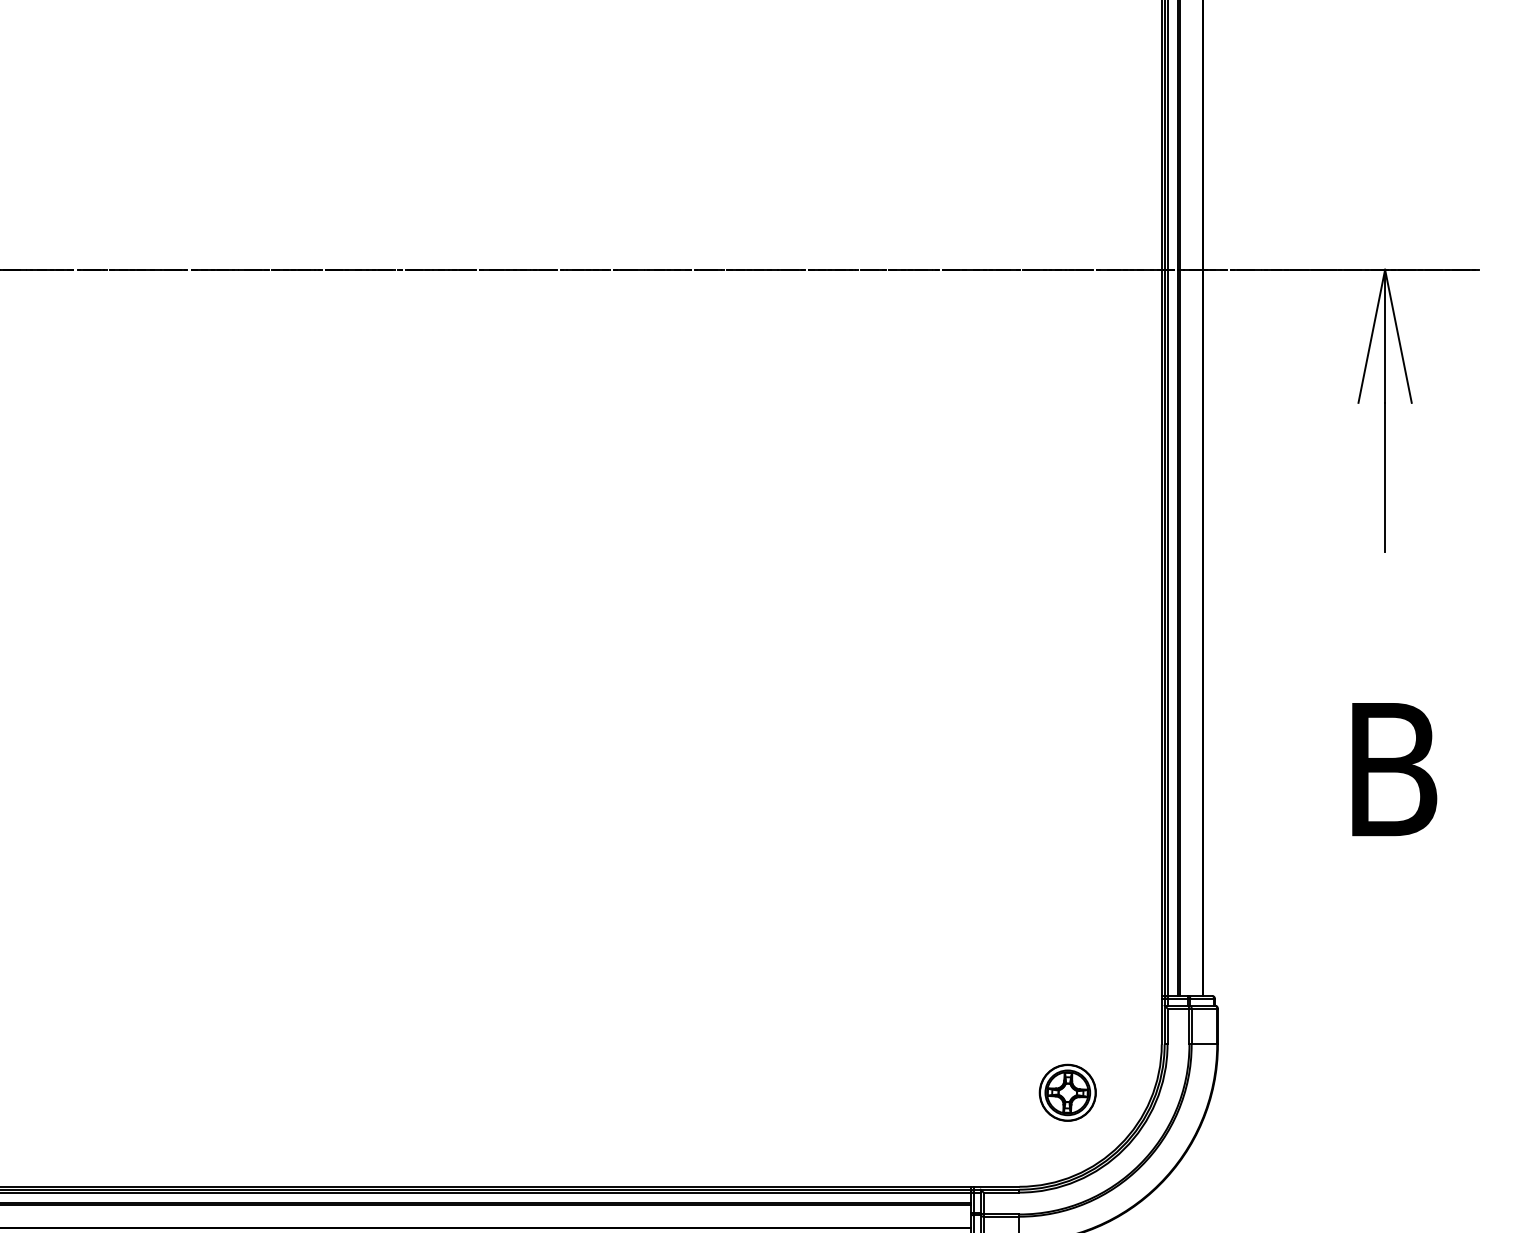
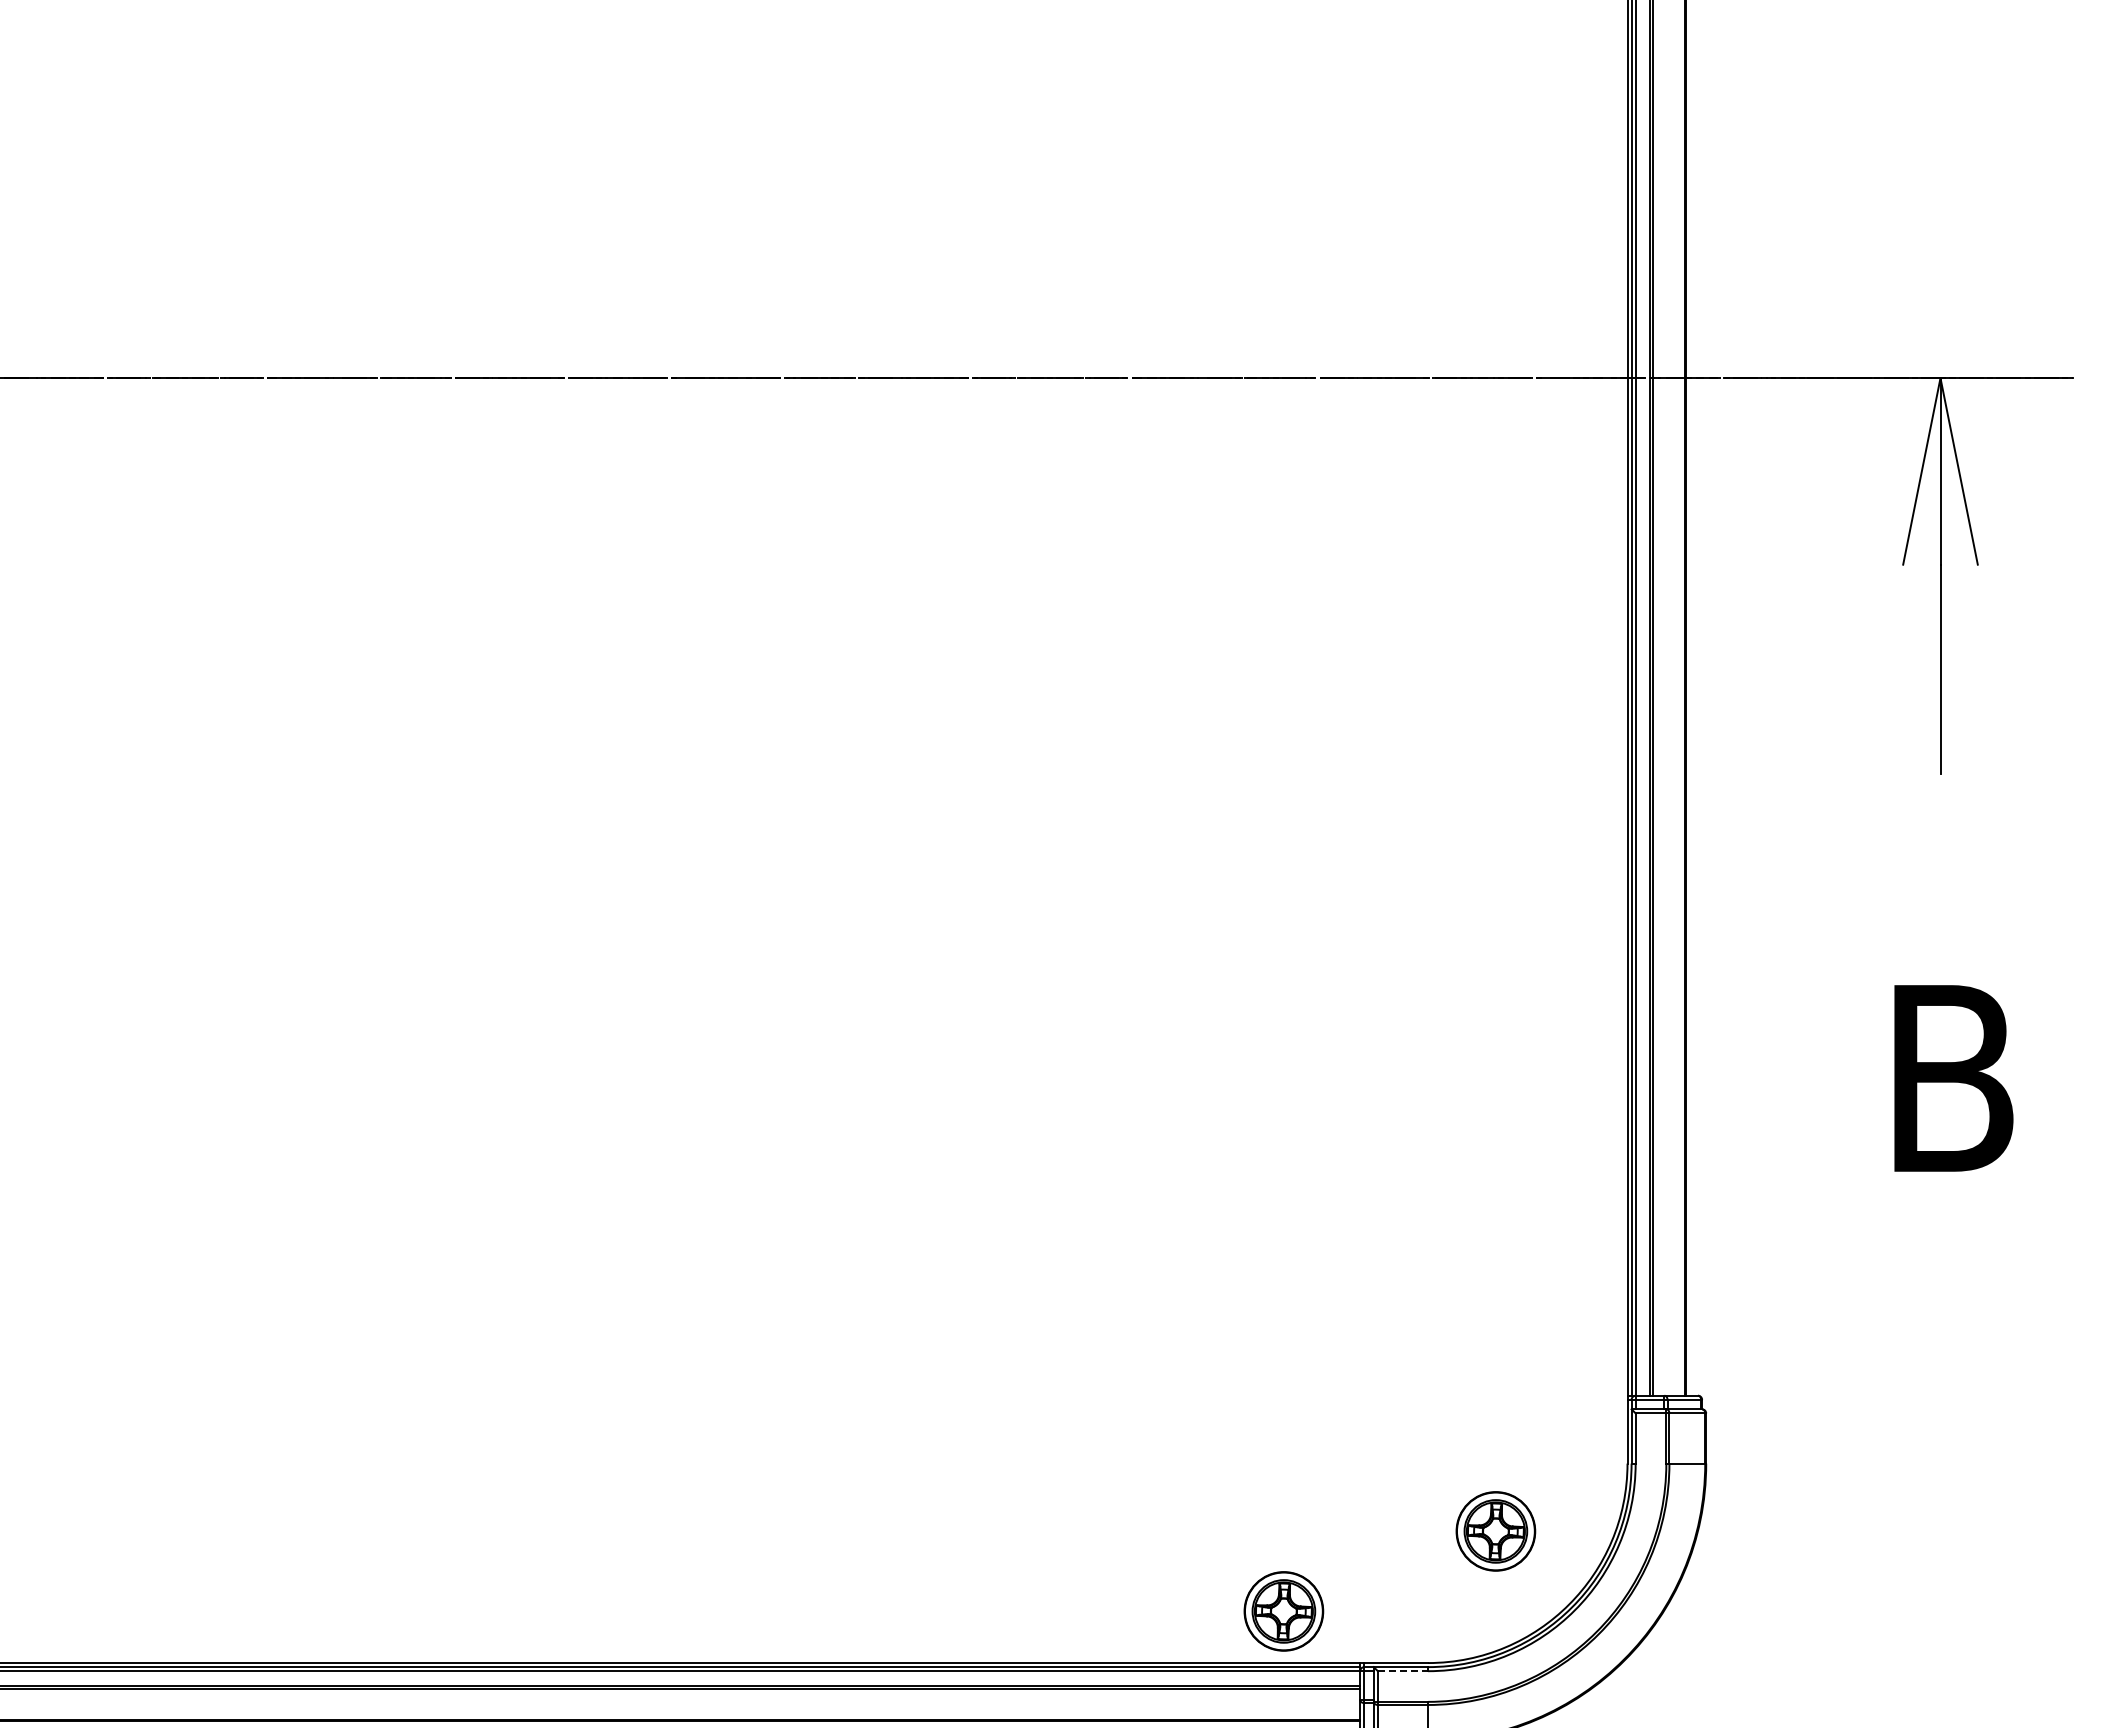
part: (916, 1149) -> (1283, 1611), added
line: (1001, 1192) -> (1403, 1671), solid -> dashed

